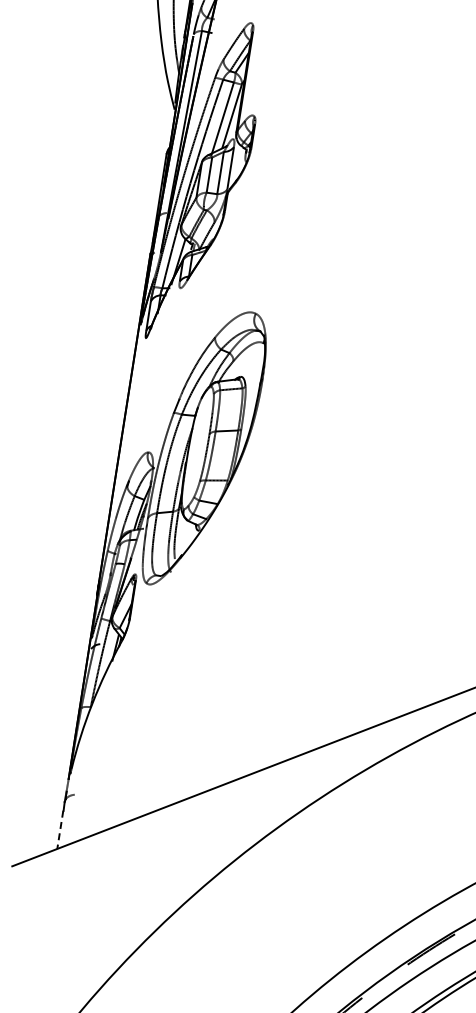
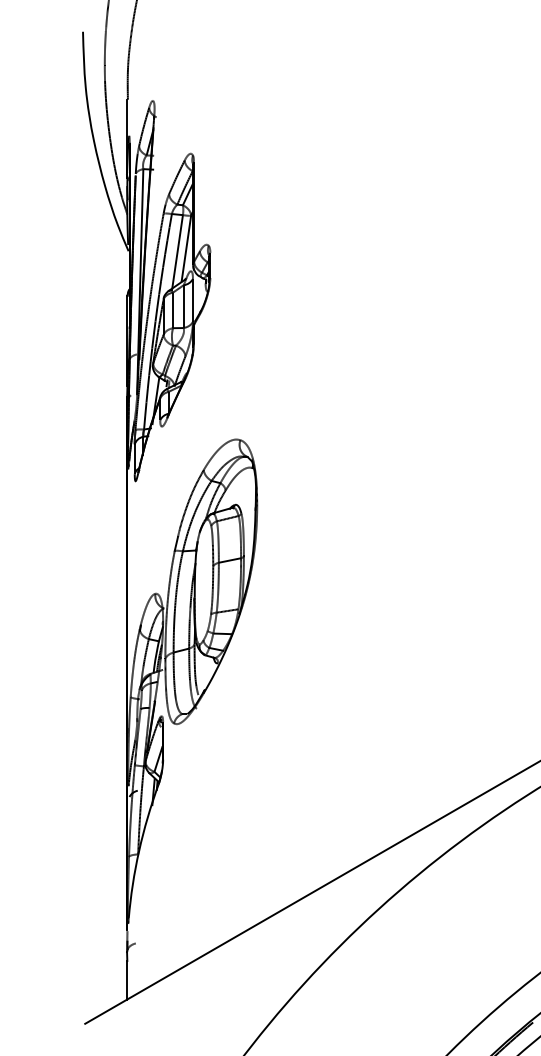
line: (60, 830) -> (127, 980), dashed -> solid

